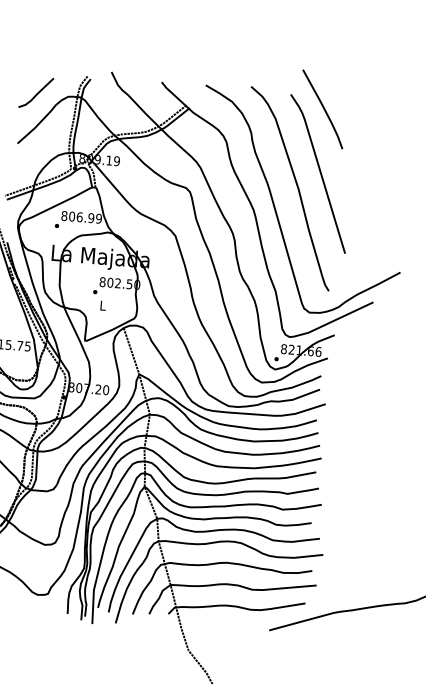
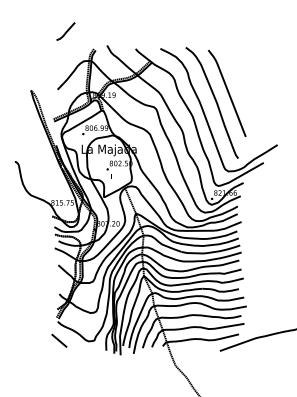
line: (35, 92) -> (65, 31), moved
line: (322, 108) -> (226, 56), removed

